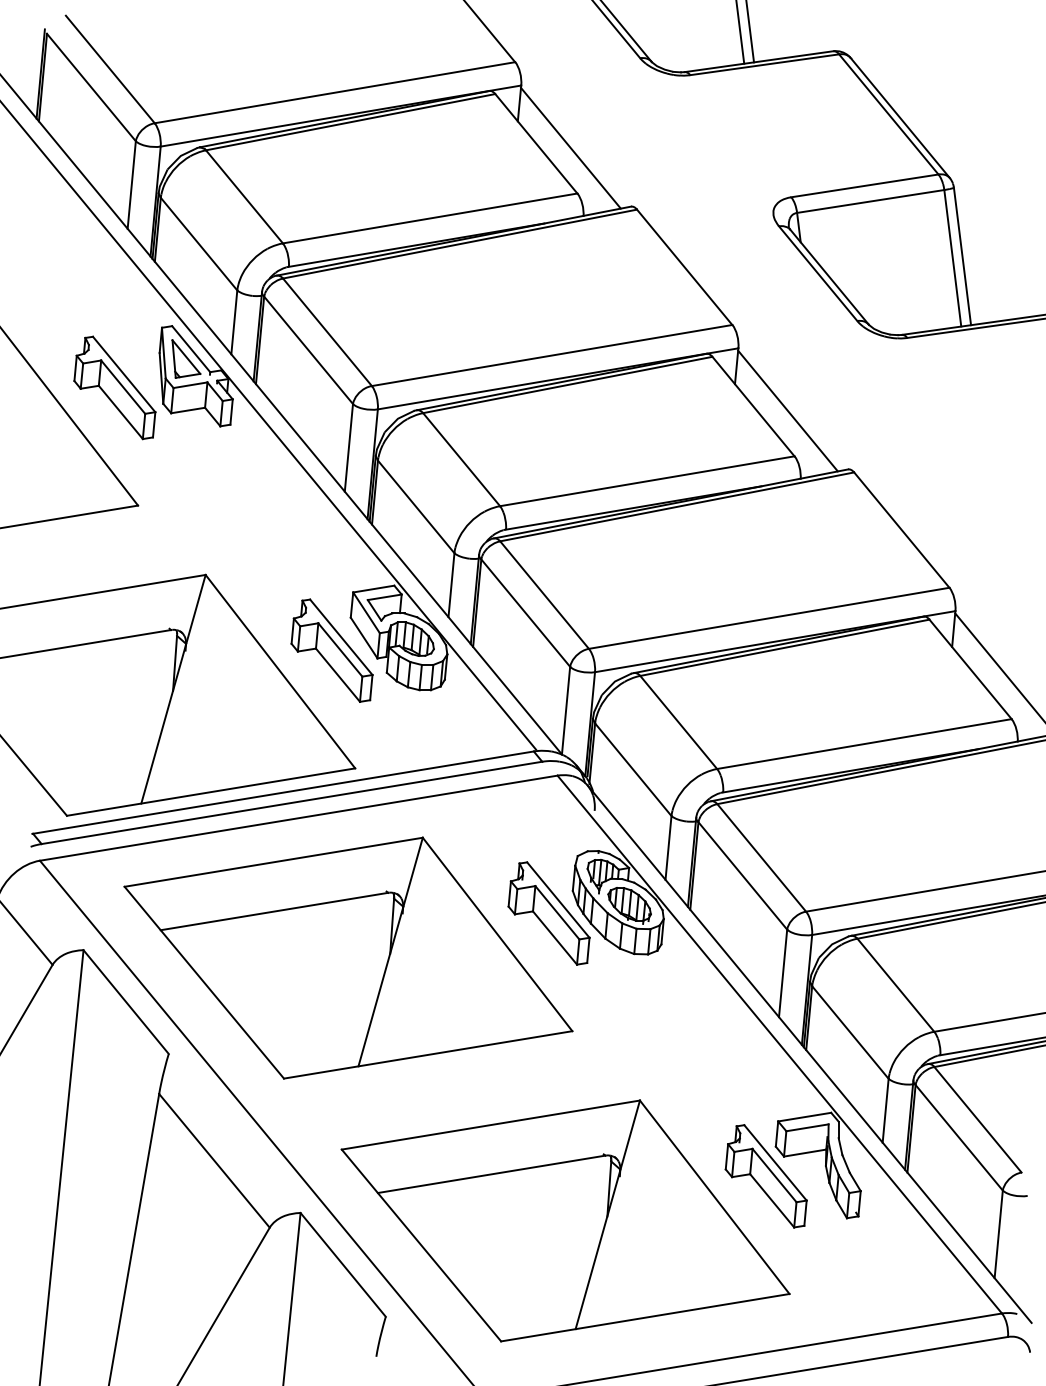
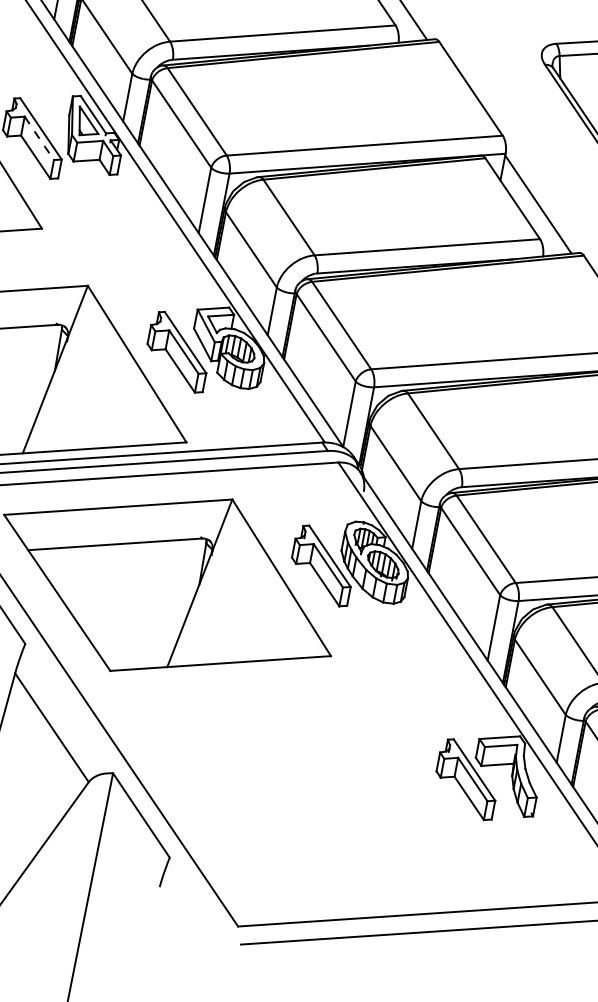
line: (123, 387) -> (39, 138), solid -> dashed
part: (565, 1220) -> (312, 798), removed

